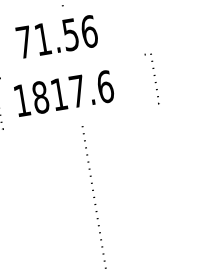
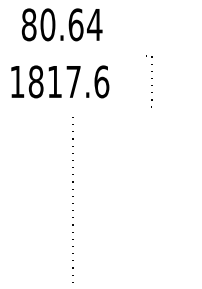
text: (56, 36) -> (61, 24), 71.56 -> 80.64

